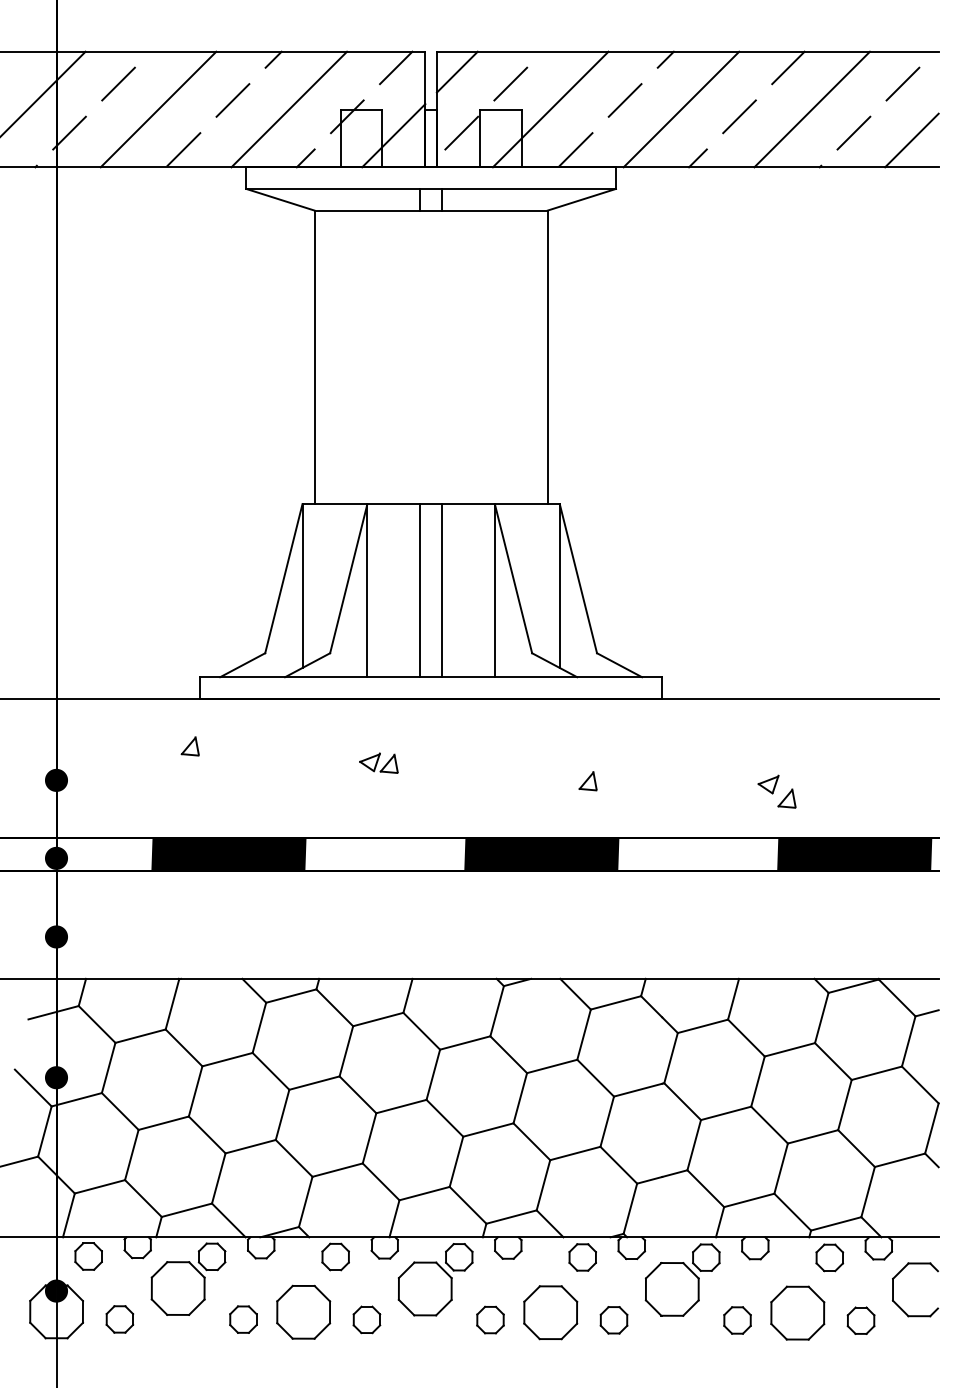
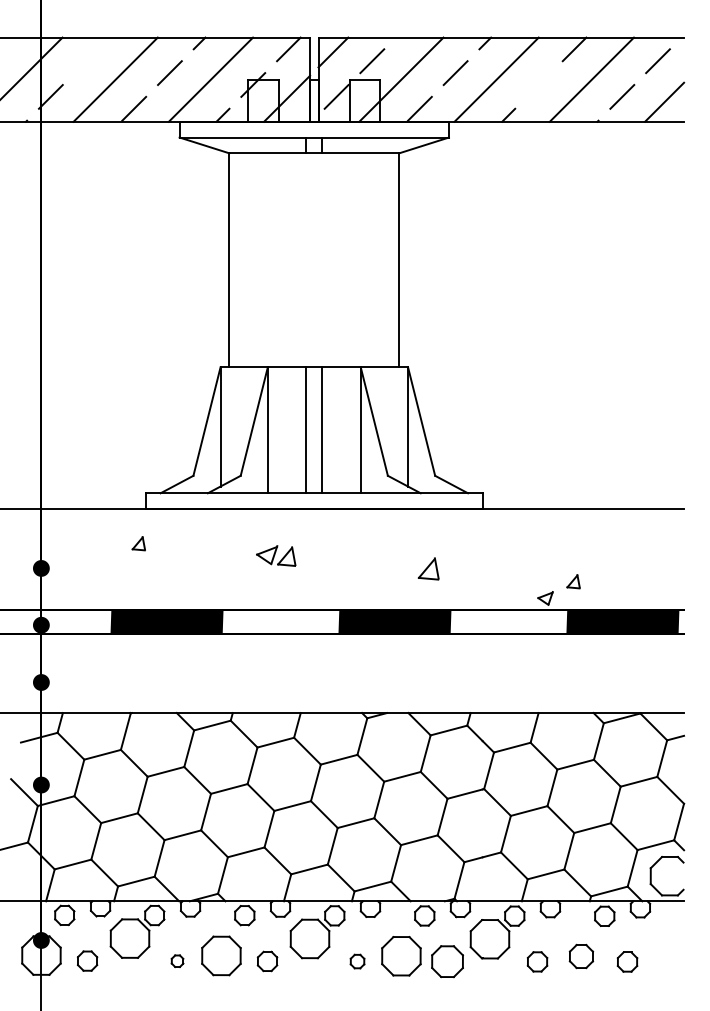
line: (118, 83) -> (86, 60), removed
line: (739, 116) -> (538, 84), removed
part: (378, 762) -> (275, 555), size x1.4
part: (587, 781) -> (428, 569), size x1.6
part: (768, 784) -> (545, 598), moved
part: (893, 1289) -> (651, 875), moved
part: (797, 1312) -> (581, 956), size x0.6
part: (243, 1319) -> (177, 961), size x0.6
part: (490, 1319) -> (357, 961), size x0.7
part: (613, 1320) -> (447, 961), size x1.6

